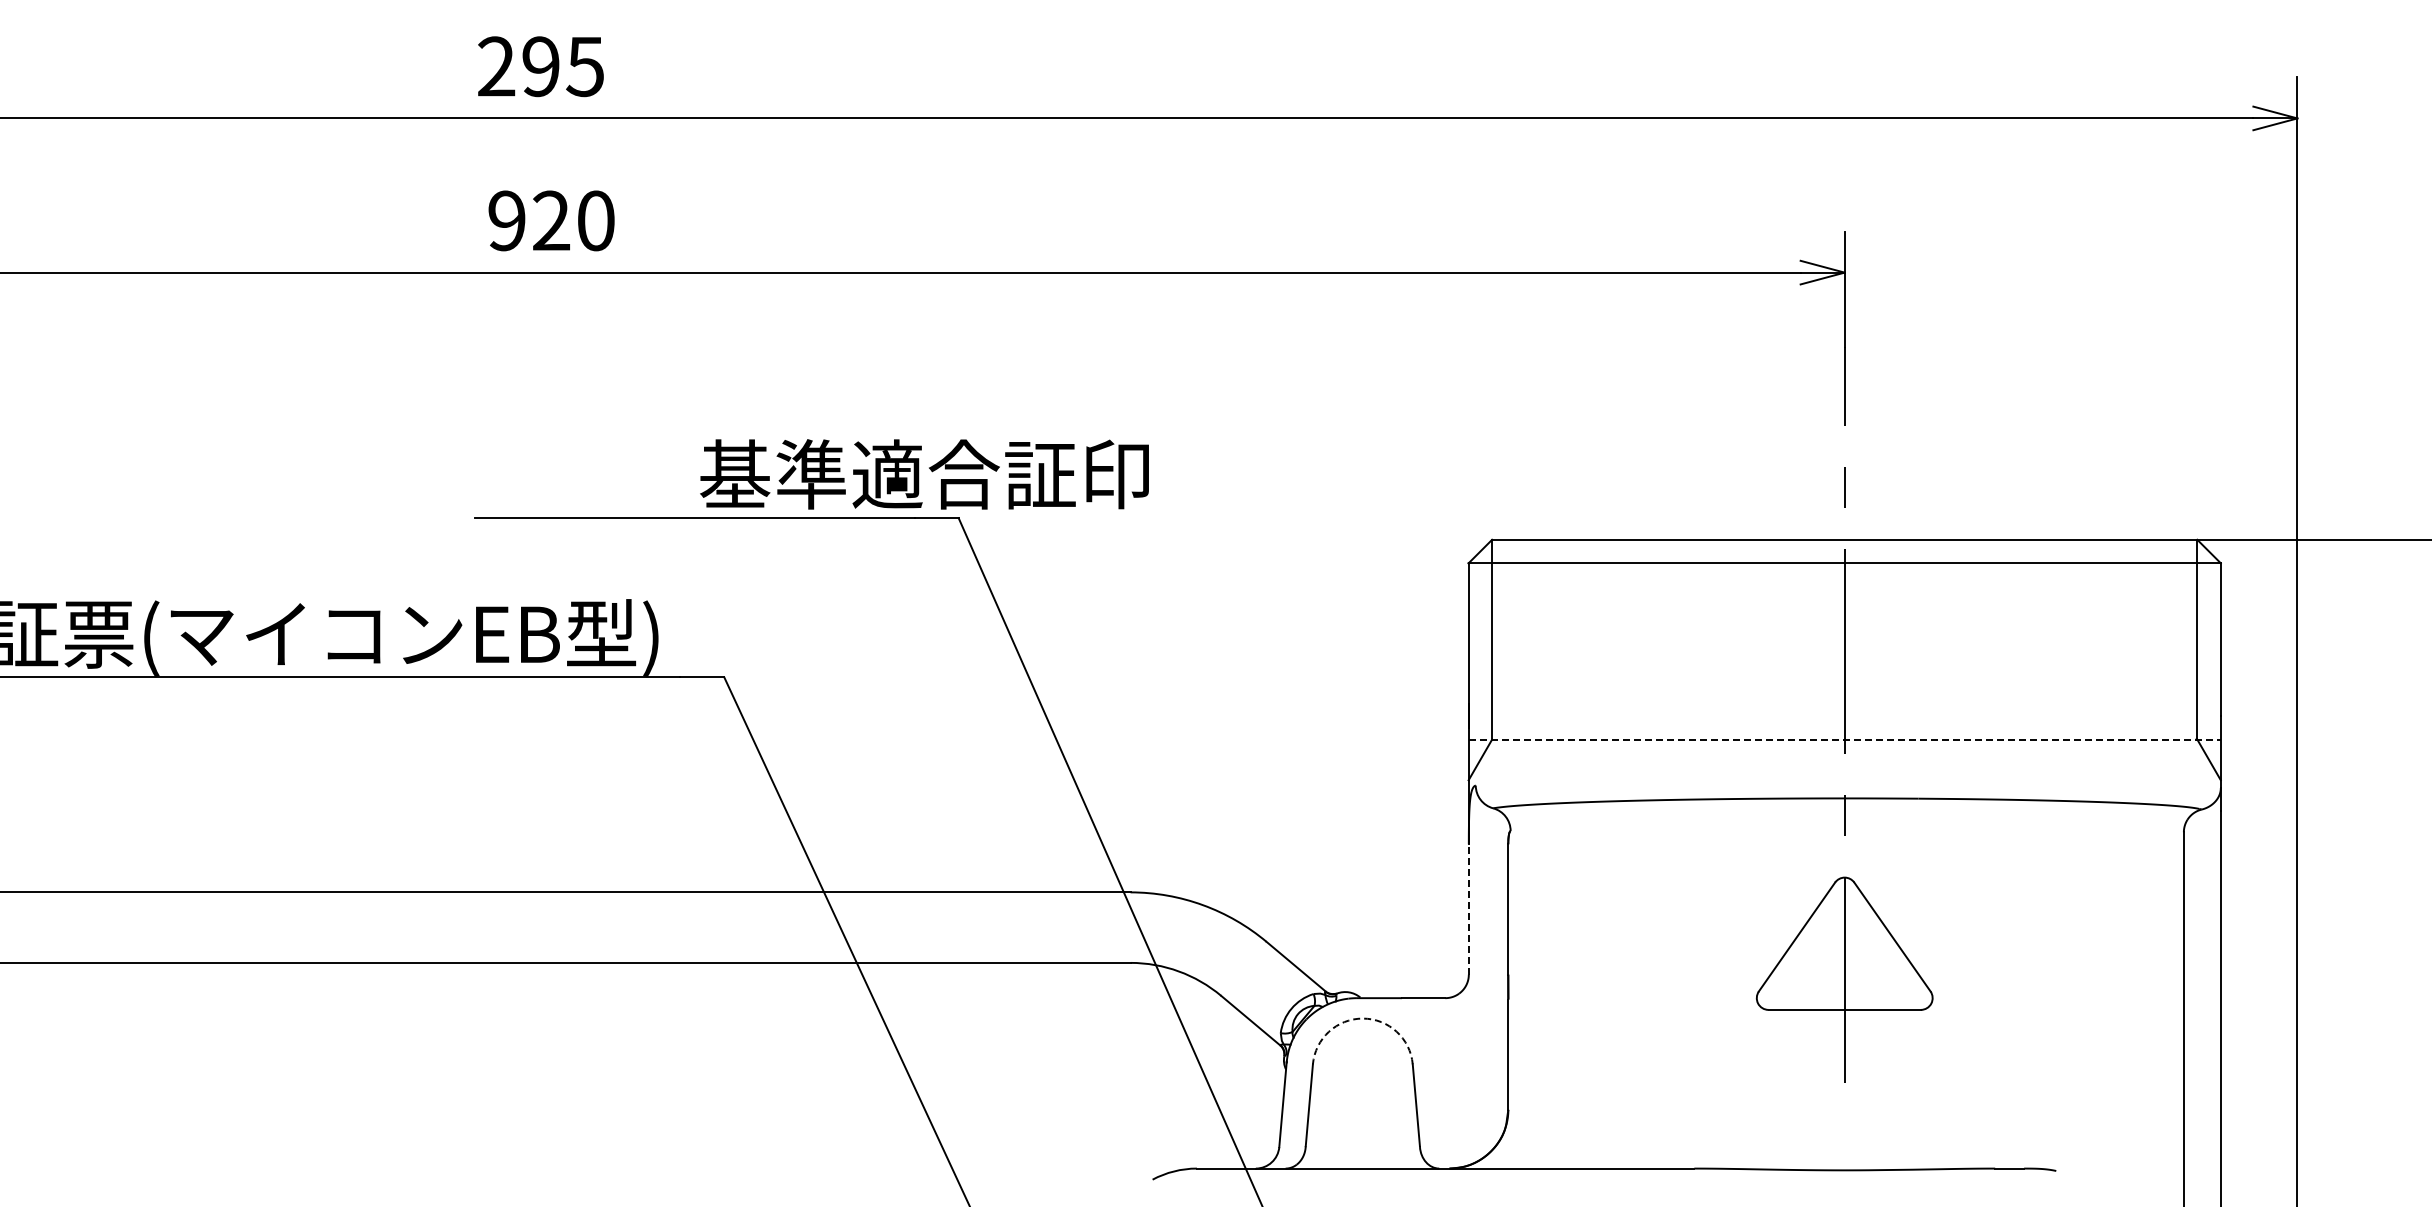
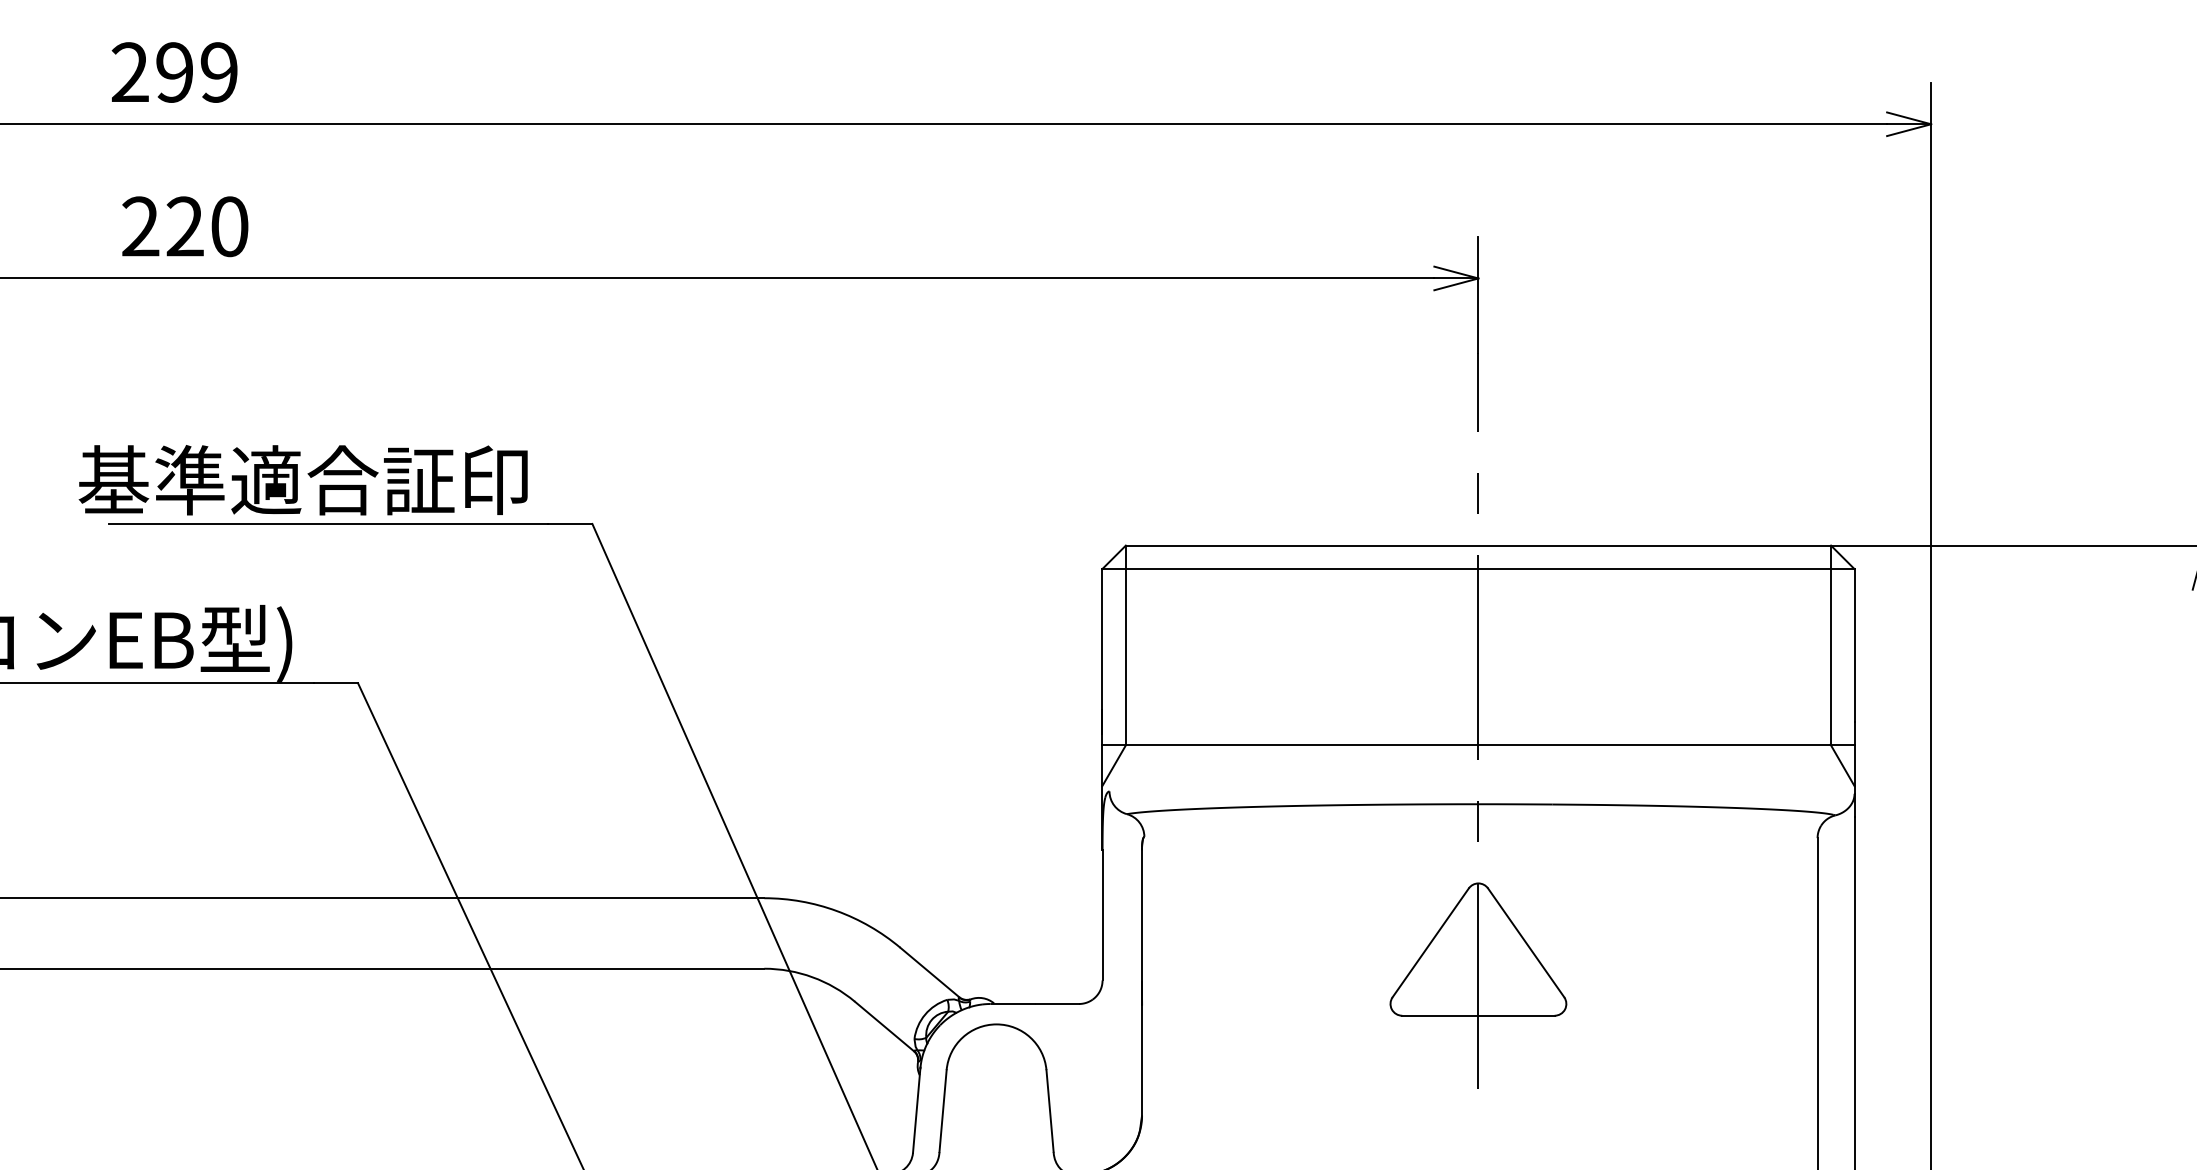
text: (584, 66) -> (218, 72), 295 -> 299
text: (506, 220) -> (140, 226), 920 -> 220
text: (924, 474) -> (303, 480), moved
line: (1845, 739) -> (1479, 745), dashed -> solid
line: (1468, 908) -> (1102, 914), dashed -> solid
arc: (1362, 1018) -> (996, 1024), dashed -> solid

